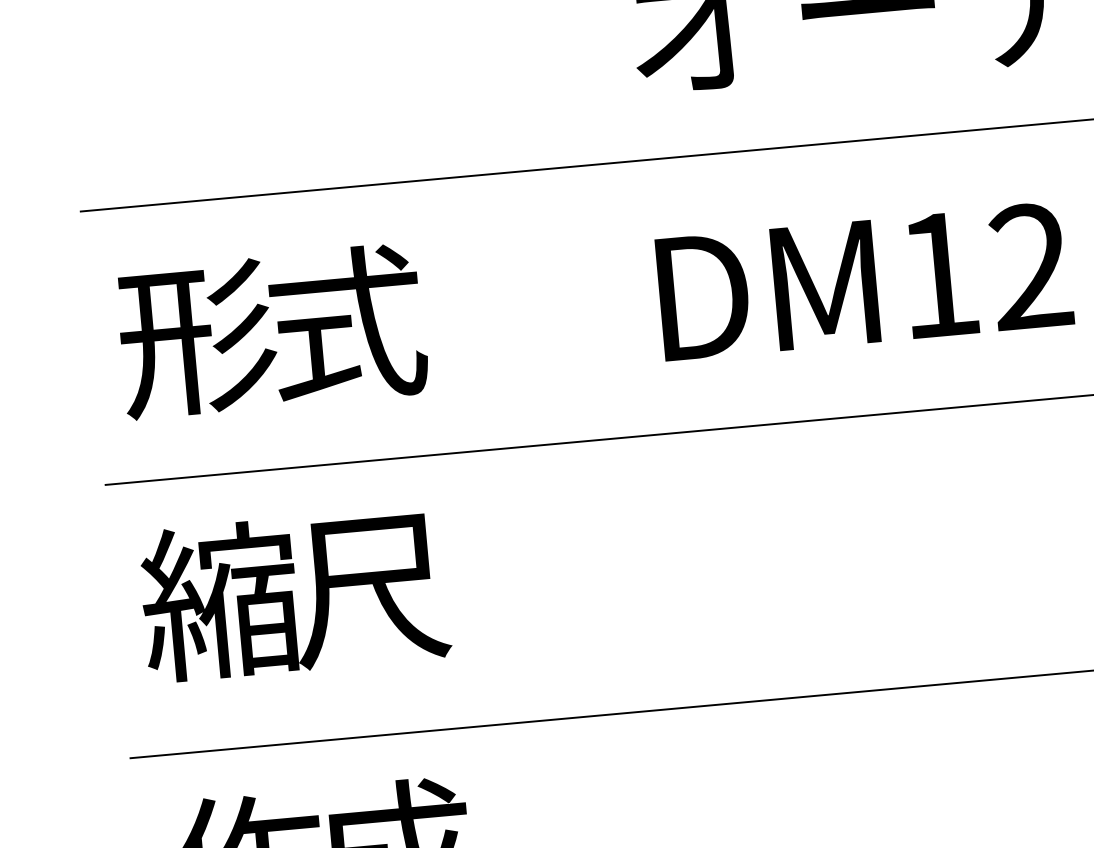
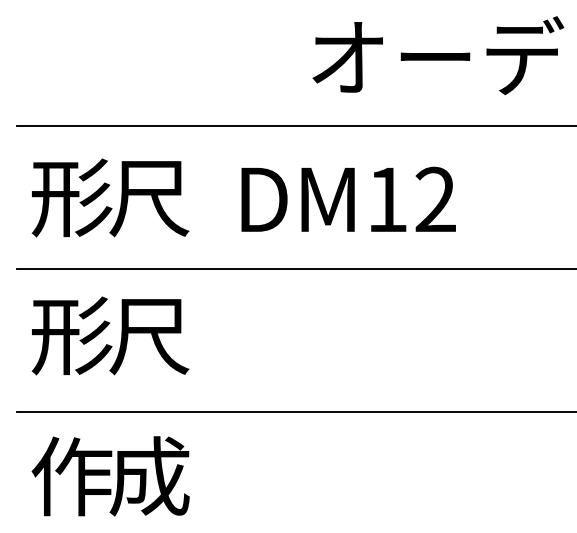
text: (864, 279) -> (348, 198), moved
text: (345, 324) -> (149, 197), 式 -> 尺
text: (220, 600) -> (71, 334), 縮 -> 形

